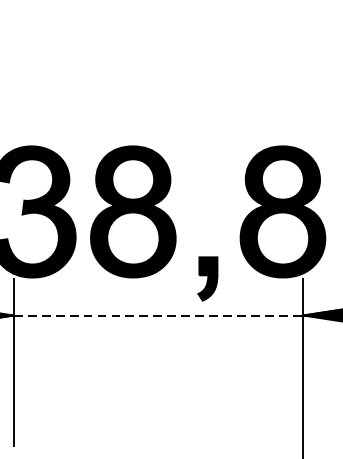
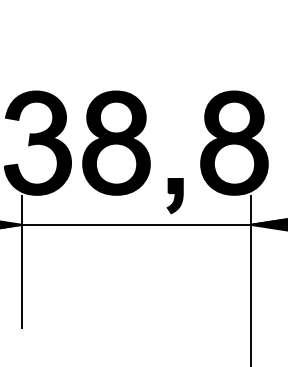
line: (158, 315) -> (136, 224), dashed -> solid

